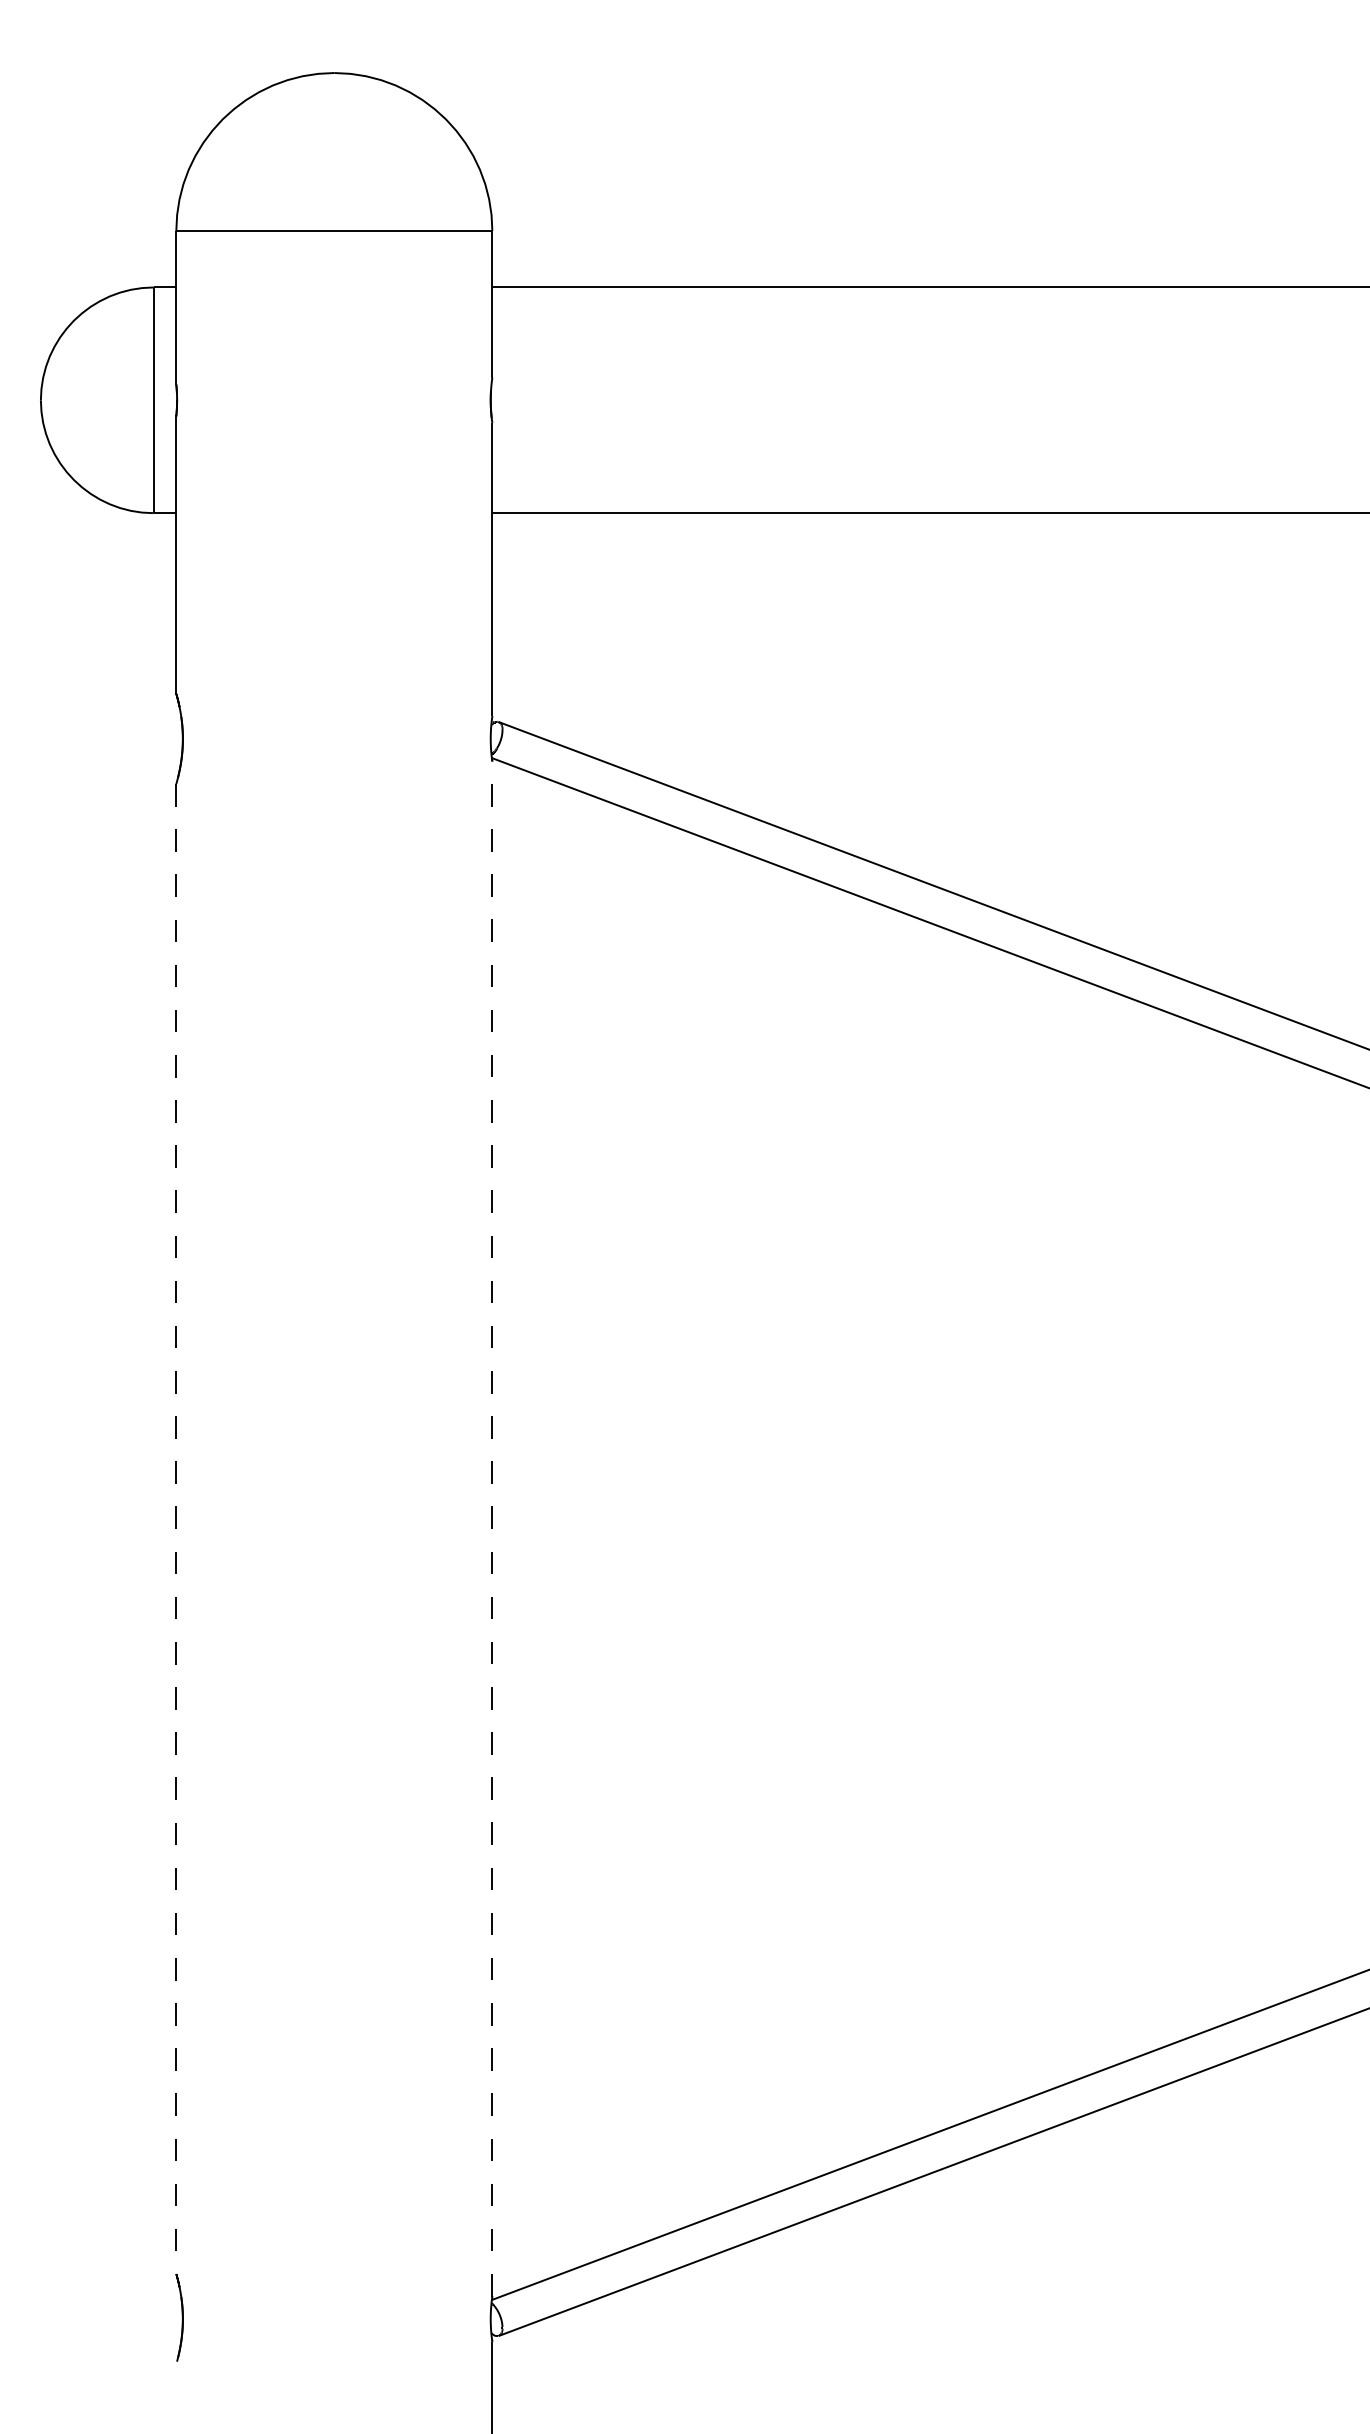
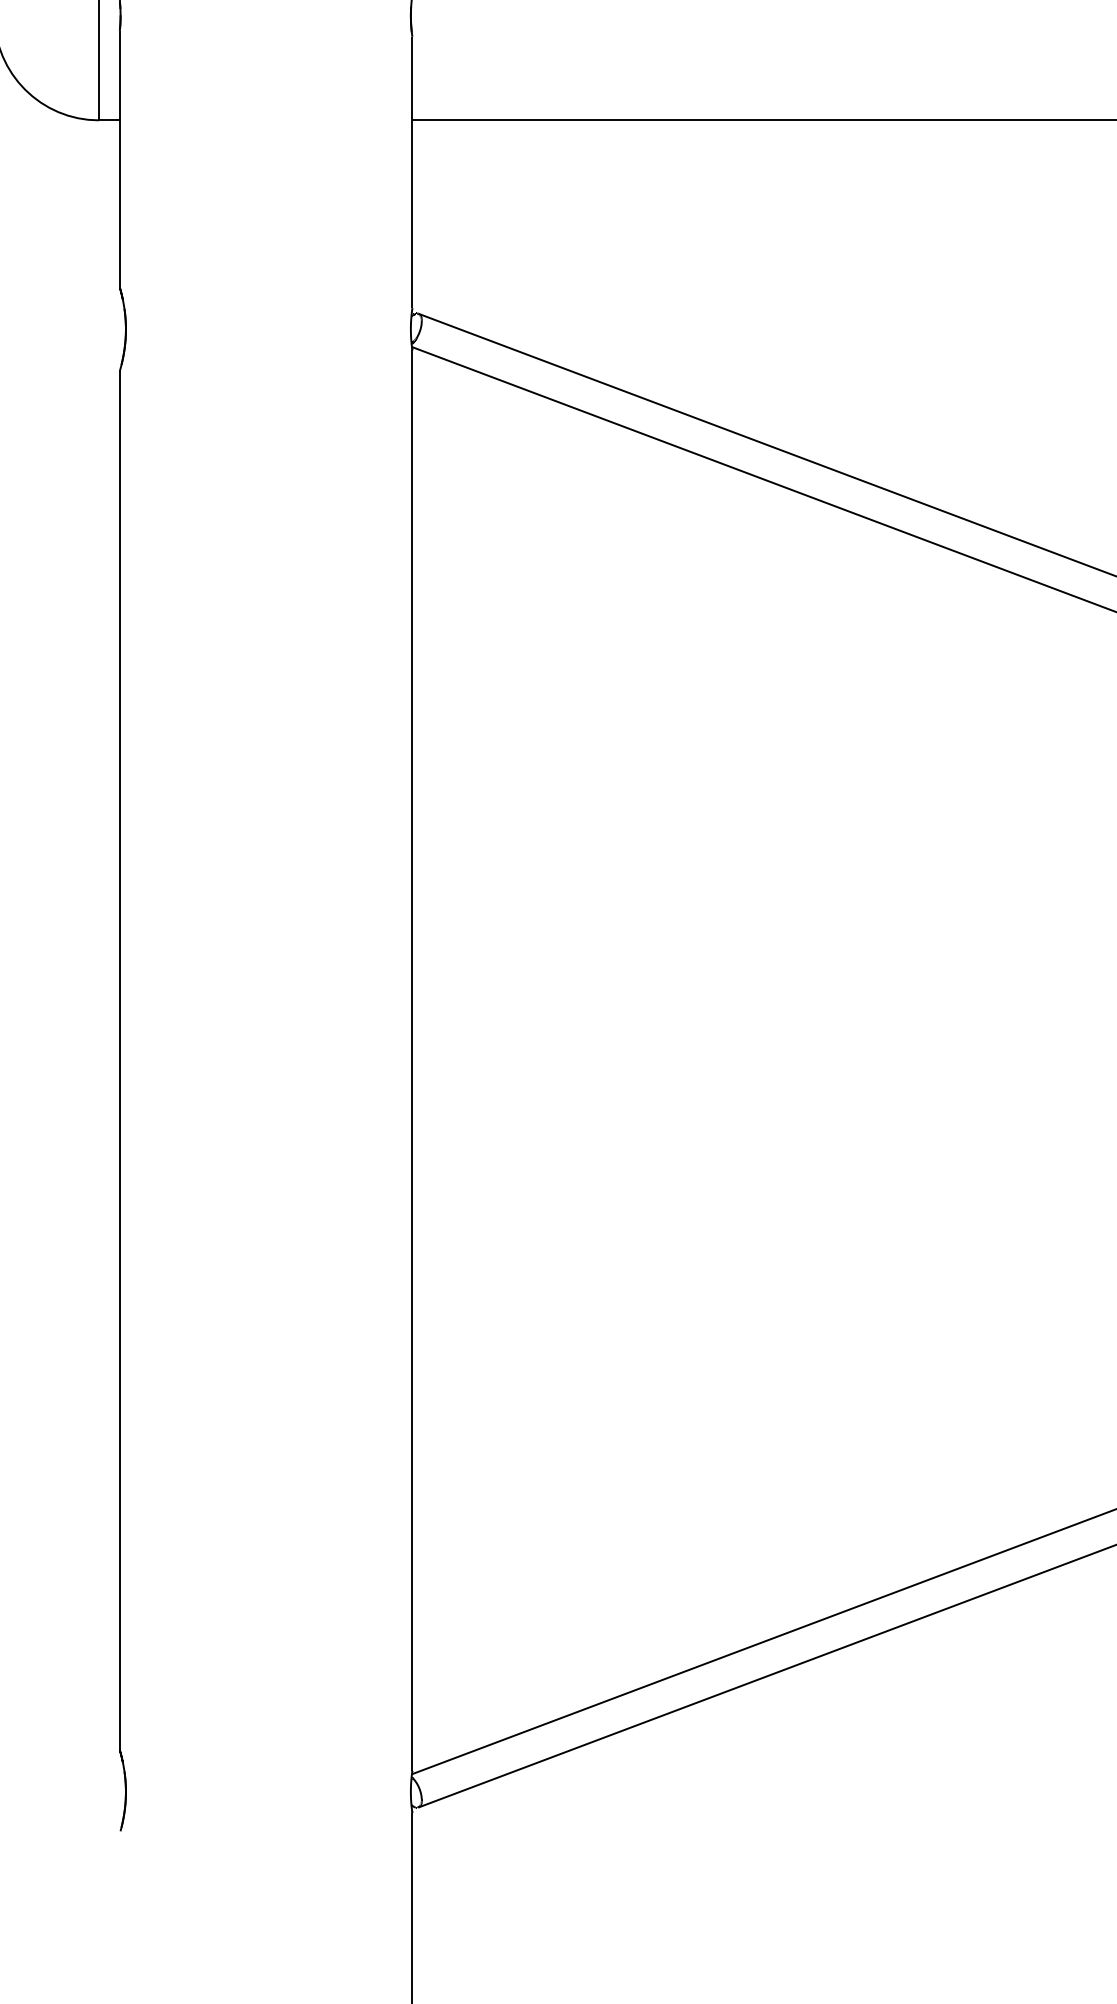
line: (492, 1528) -> (412, 1060), dashed -> solid
line: (176, 1529) -> (120, 1061), dashed -> solid

